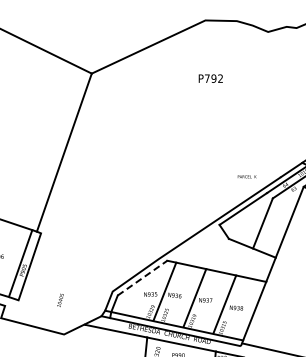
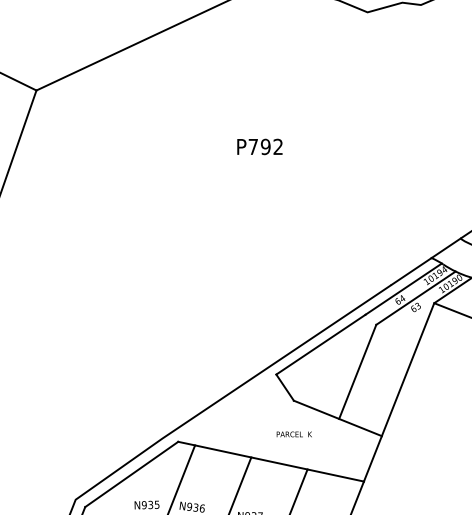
text: (210, 78) -> (259, 146), moved
text: (246, 176) -> (293, 433), moved
line: (142, 277) -> (131, 473), dashed -> solid

